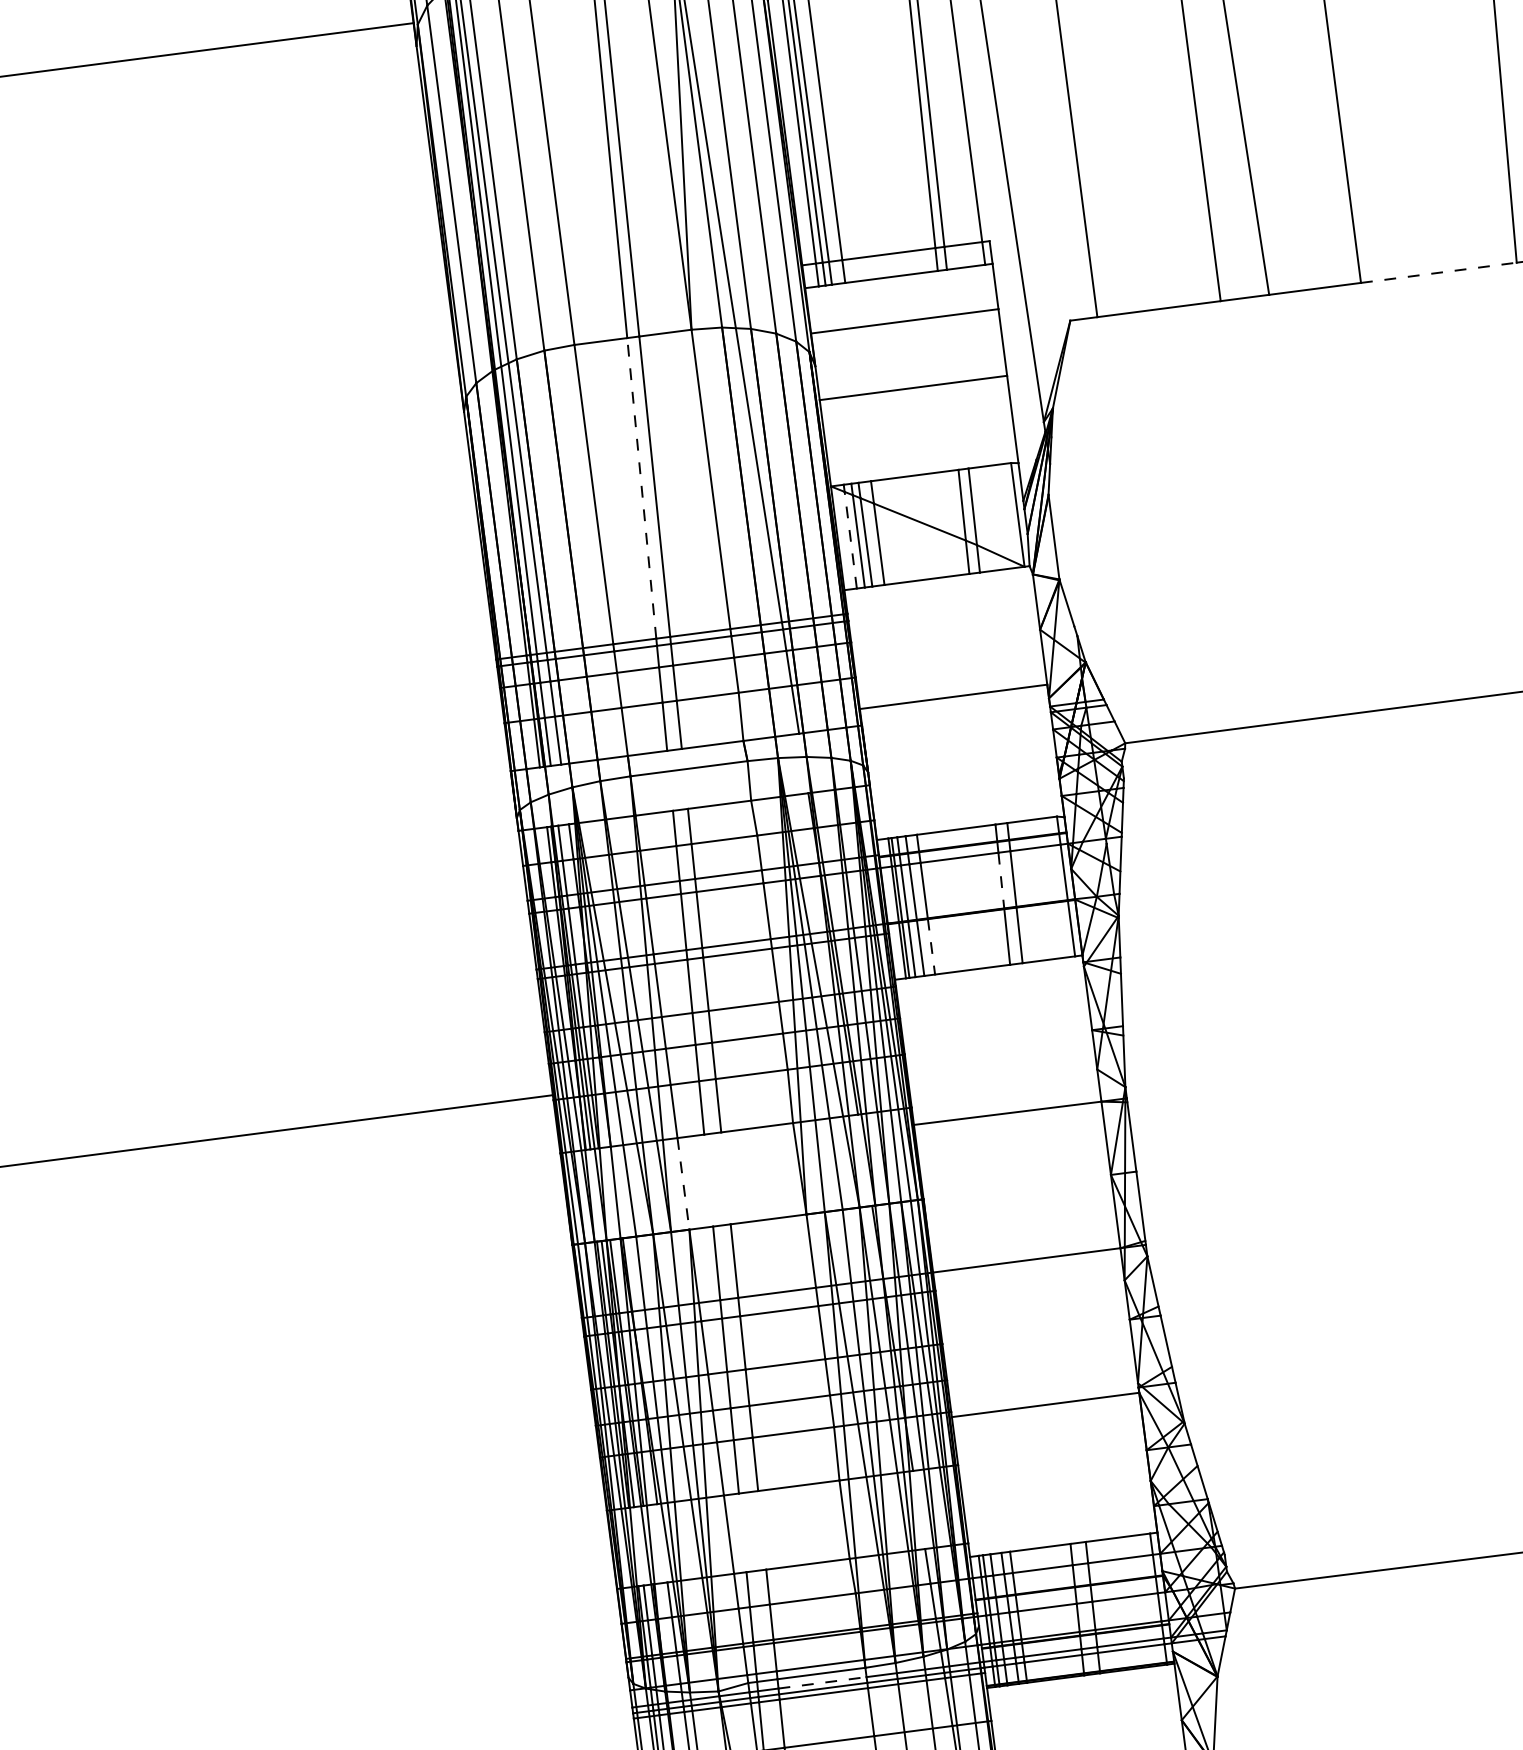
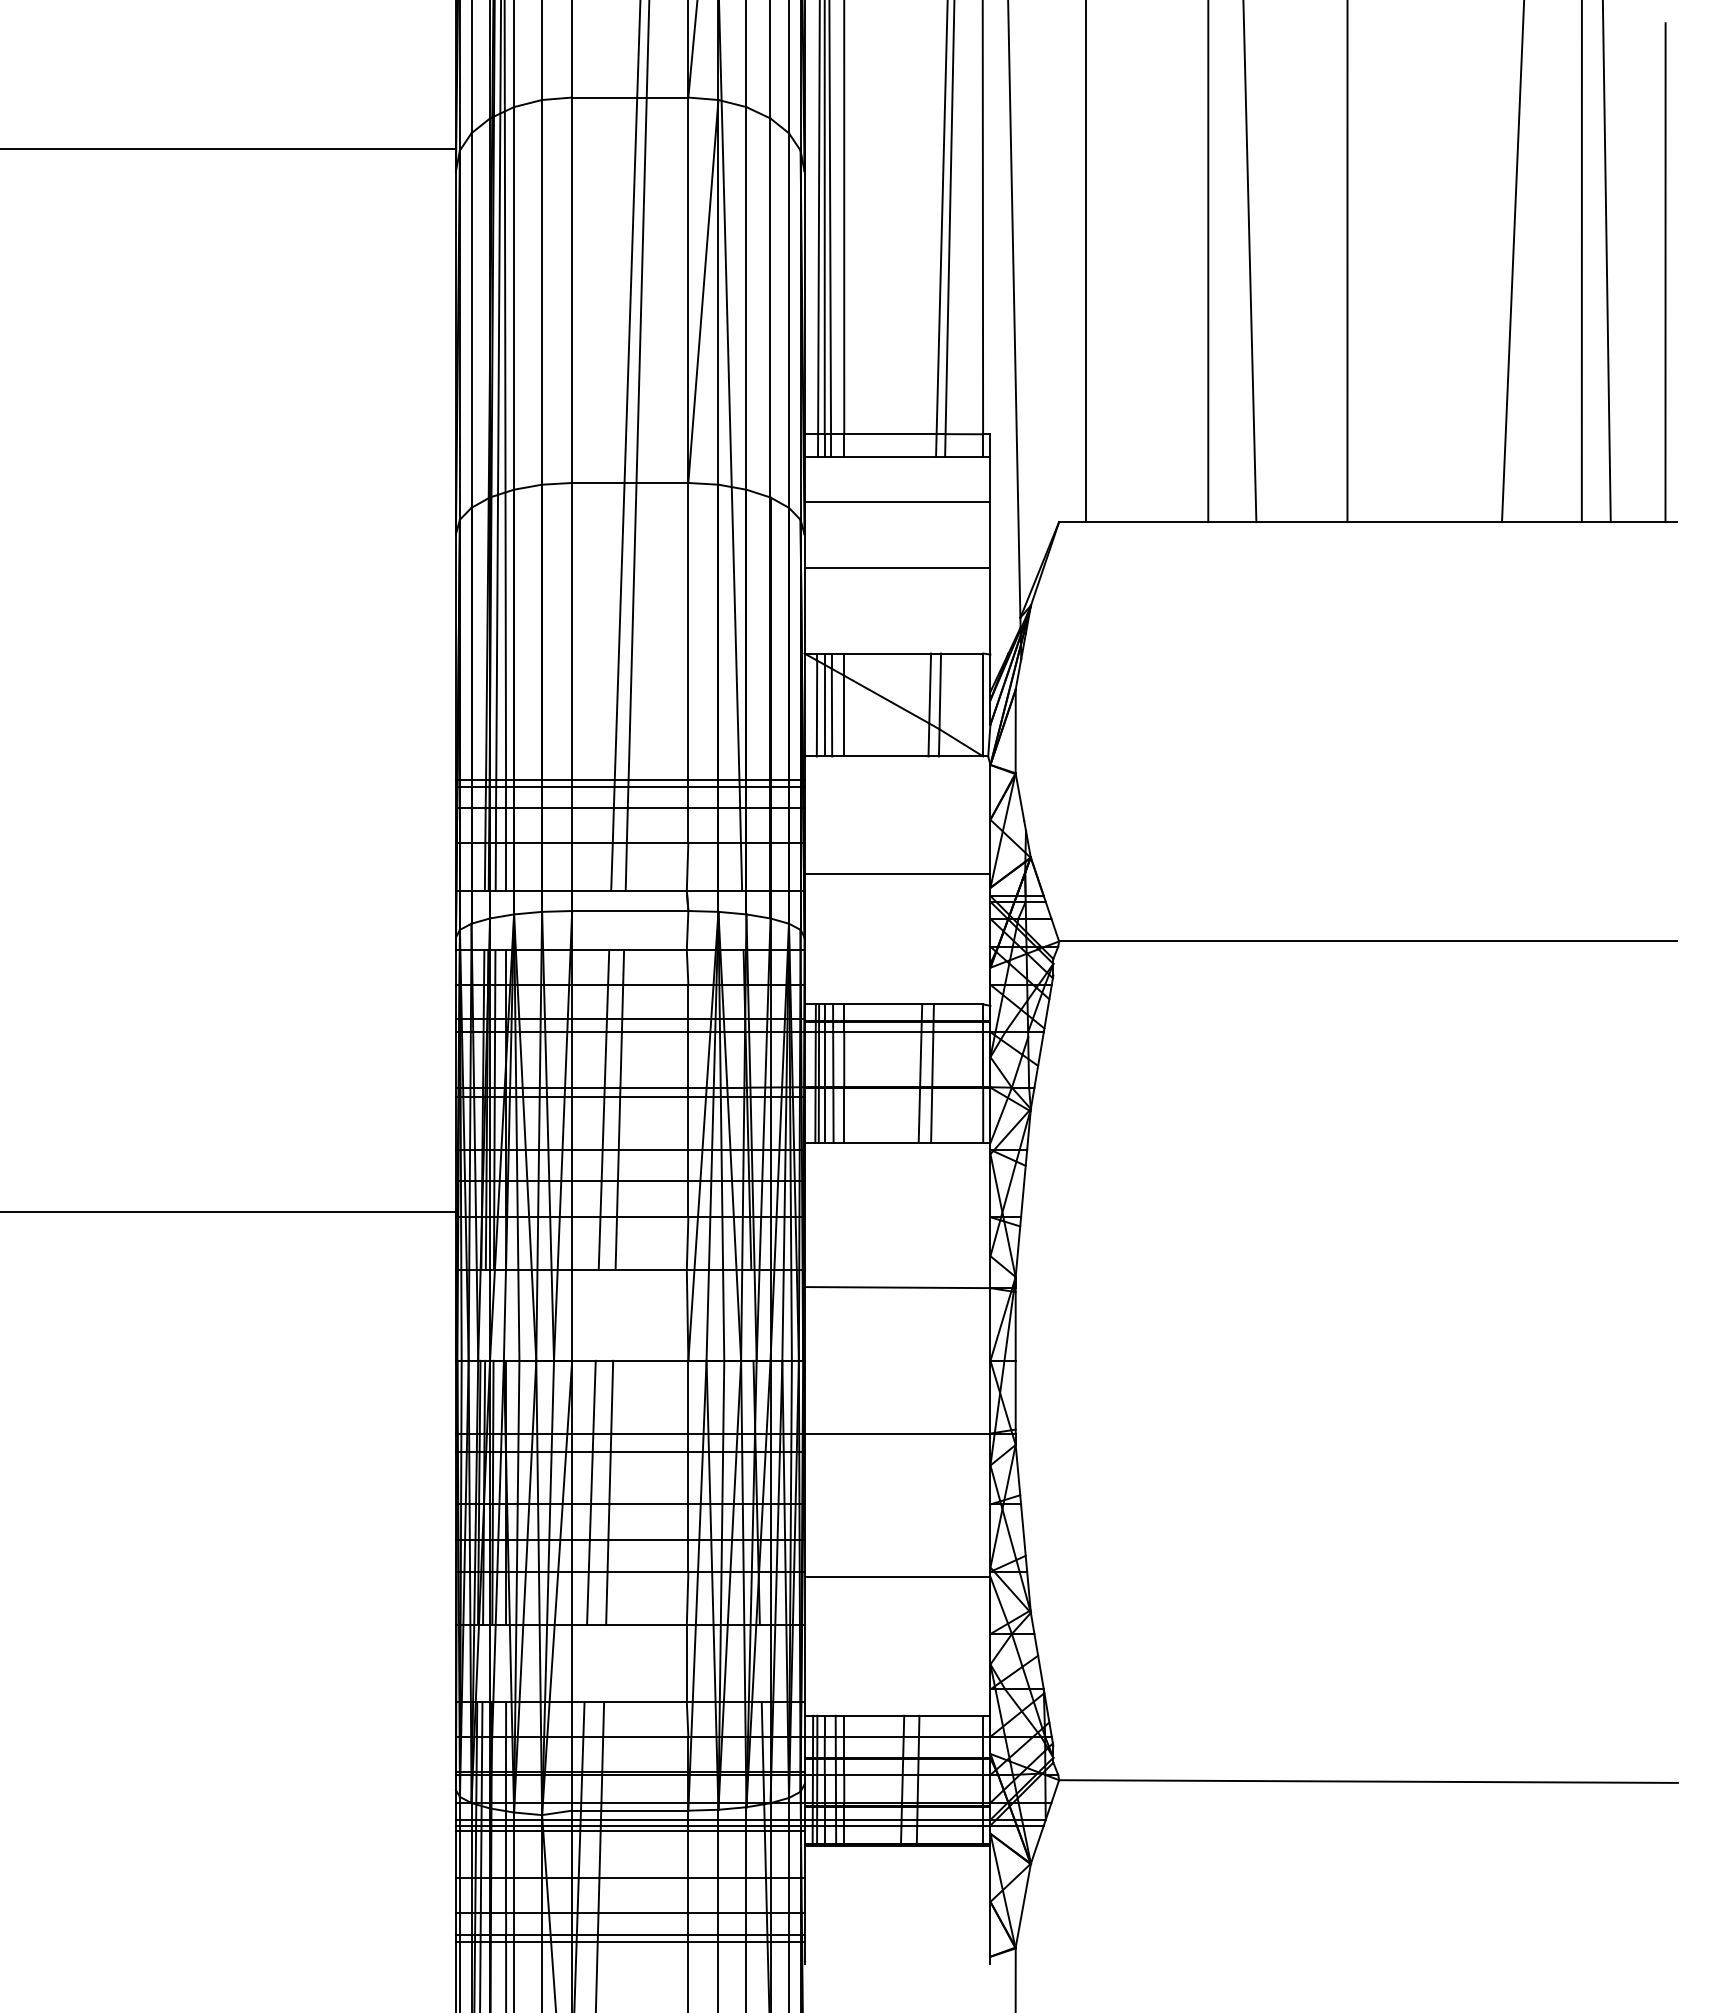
line: (1439, 273) -> (1425, 522), dashed -> solid
line: (641, 488) -> (619, 631), dashed -> solid
line: (851, 540) -> (817, 708), dashed -> solid
line: (1001, 880) -> (920, 1059), dashed -> solid
line: (931, 946) -> (844, 1115), dashed -> solid
line: (683, 1183) -> (572, 1315), dashed -> solid
line: (822, 1682) -> (644, 1819), dashed -> solid

